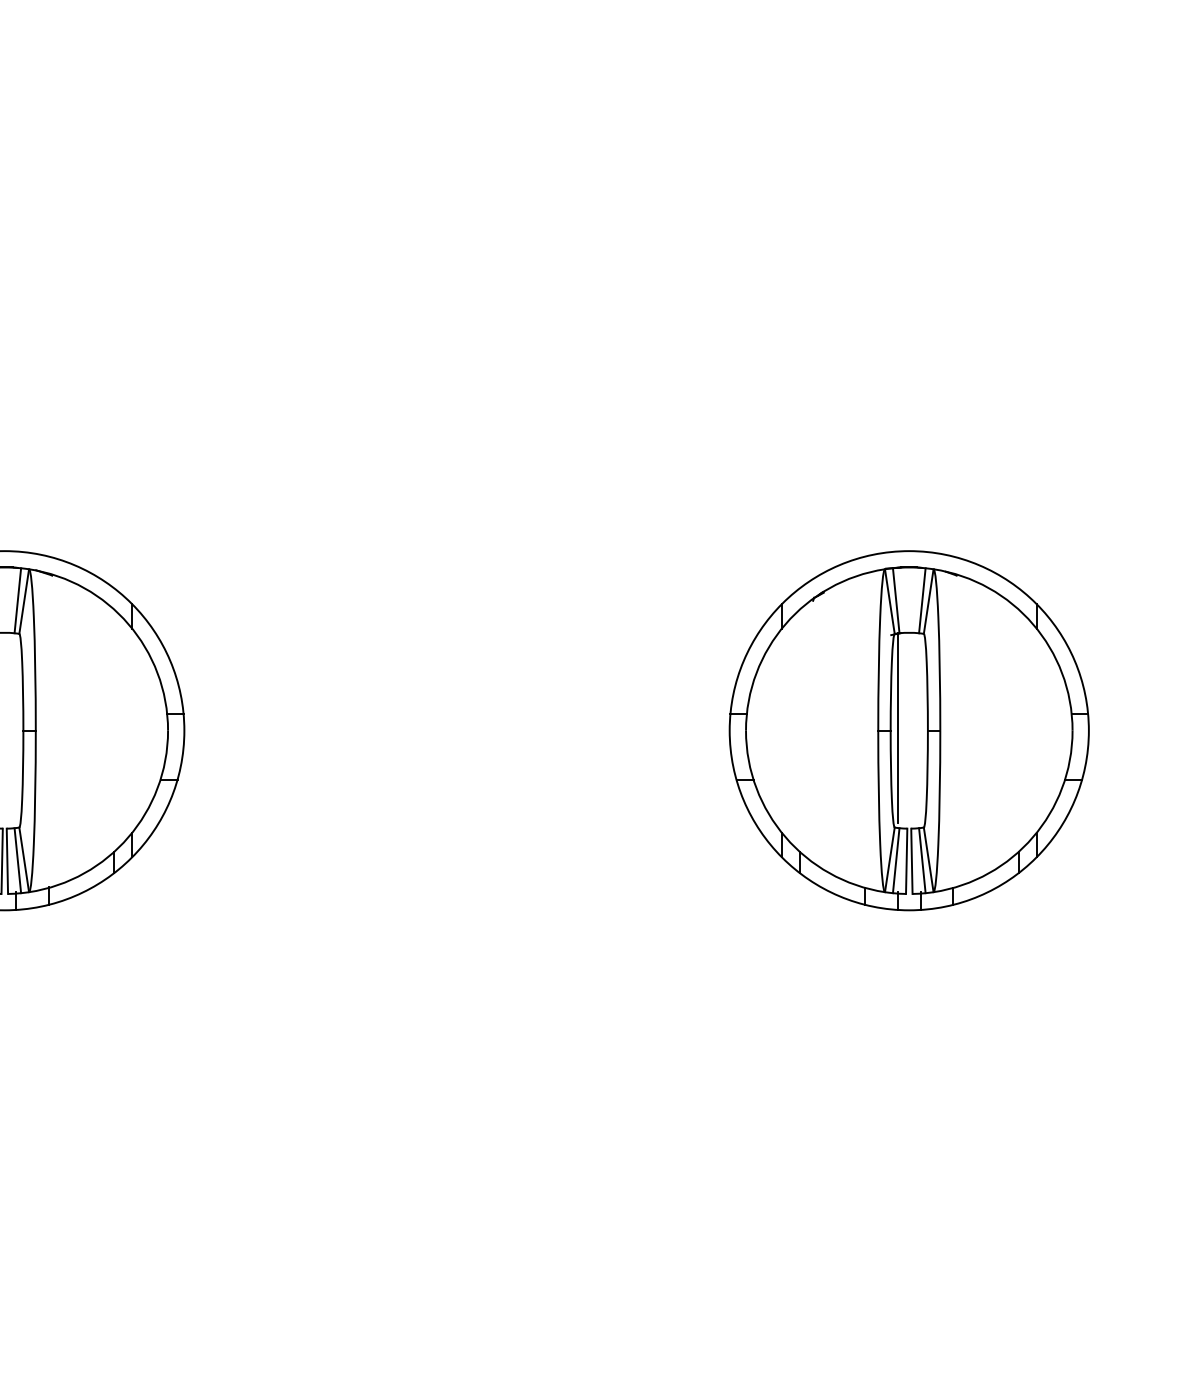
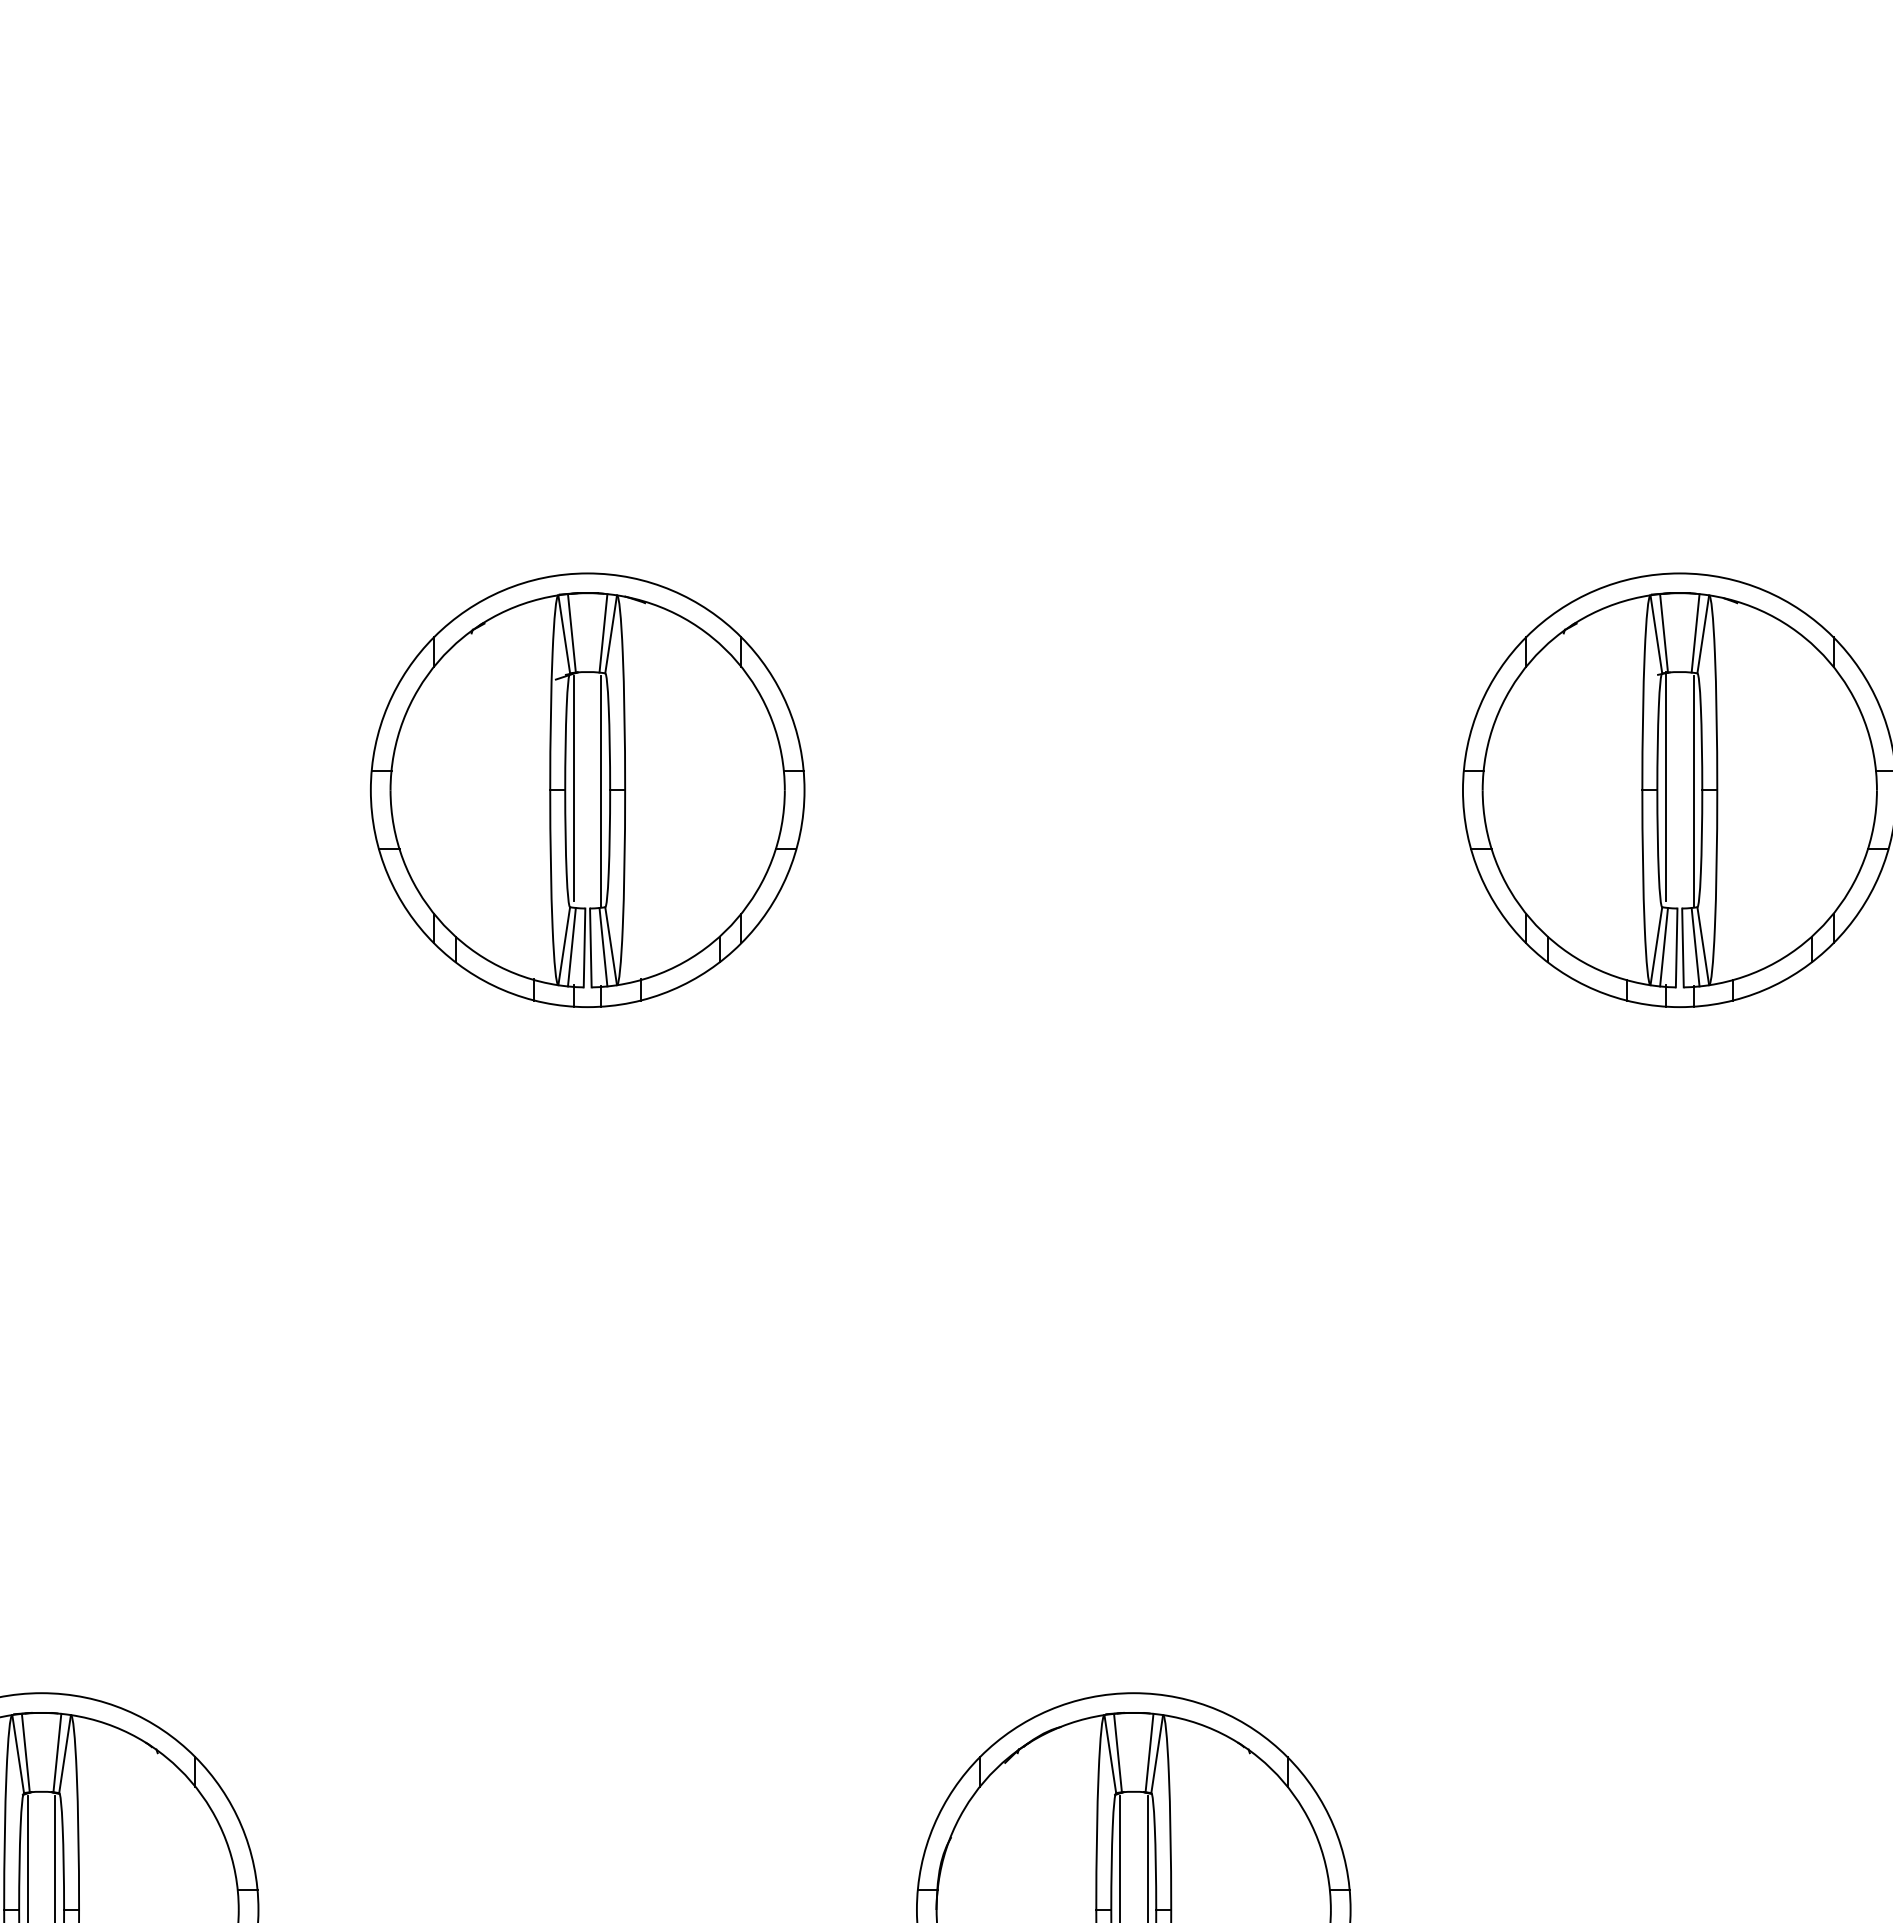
line: (16, 730) -> (601, 790), added
line: (920, 730) -> (1693, 790), added

